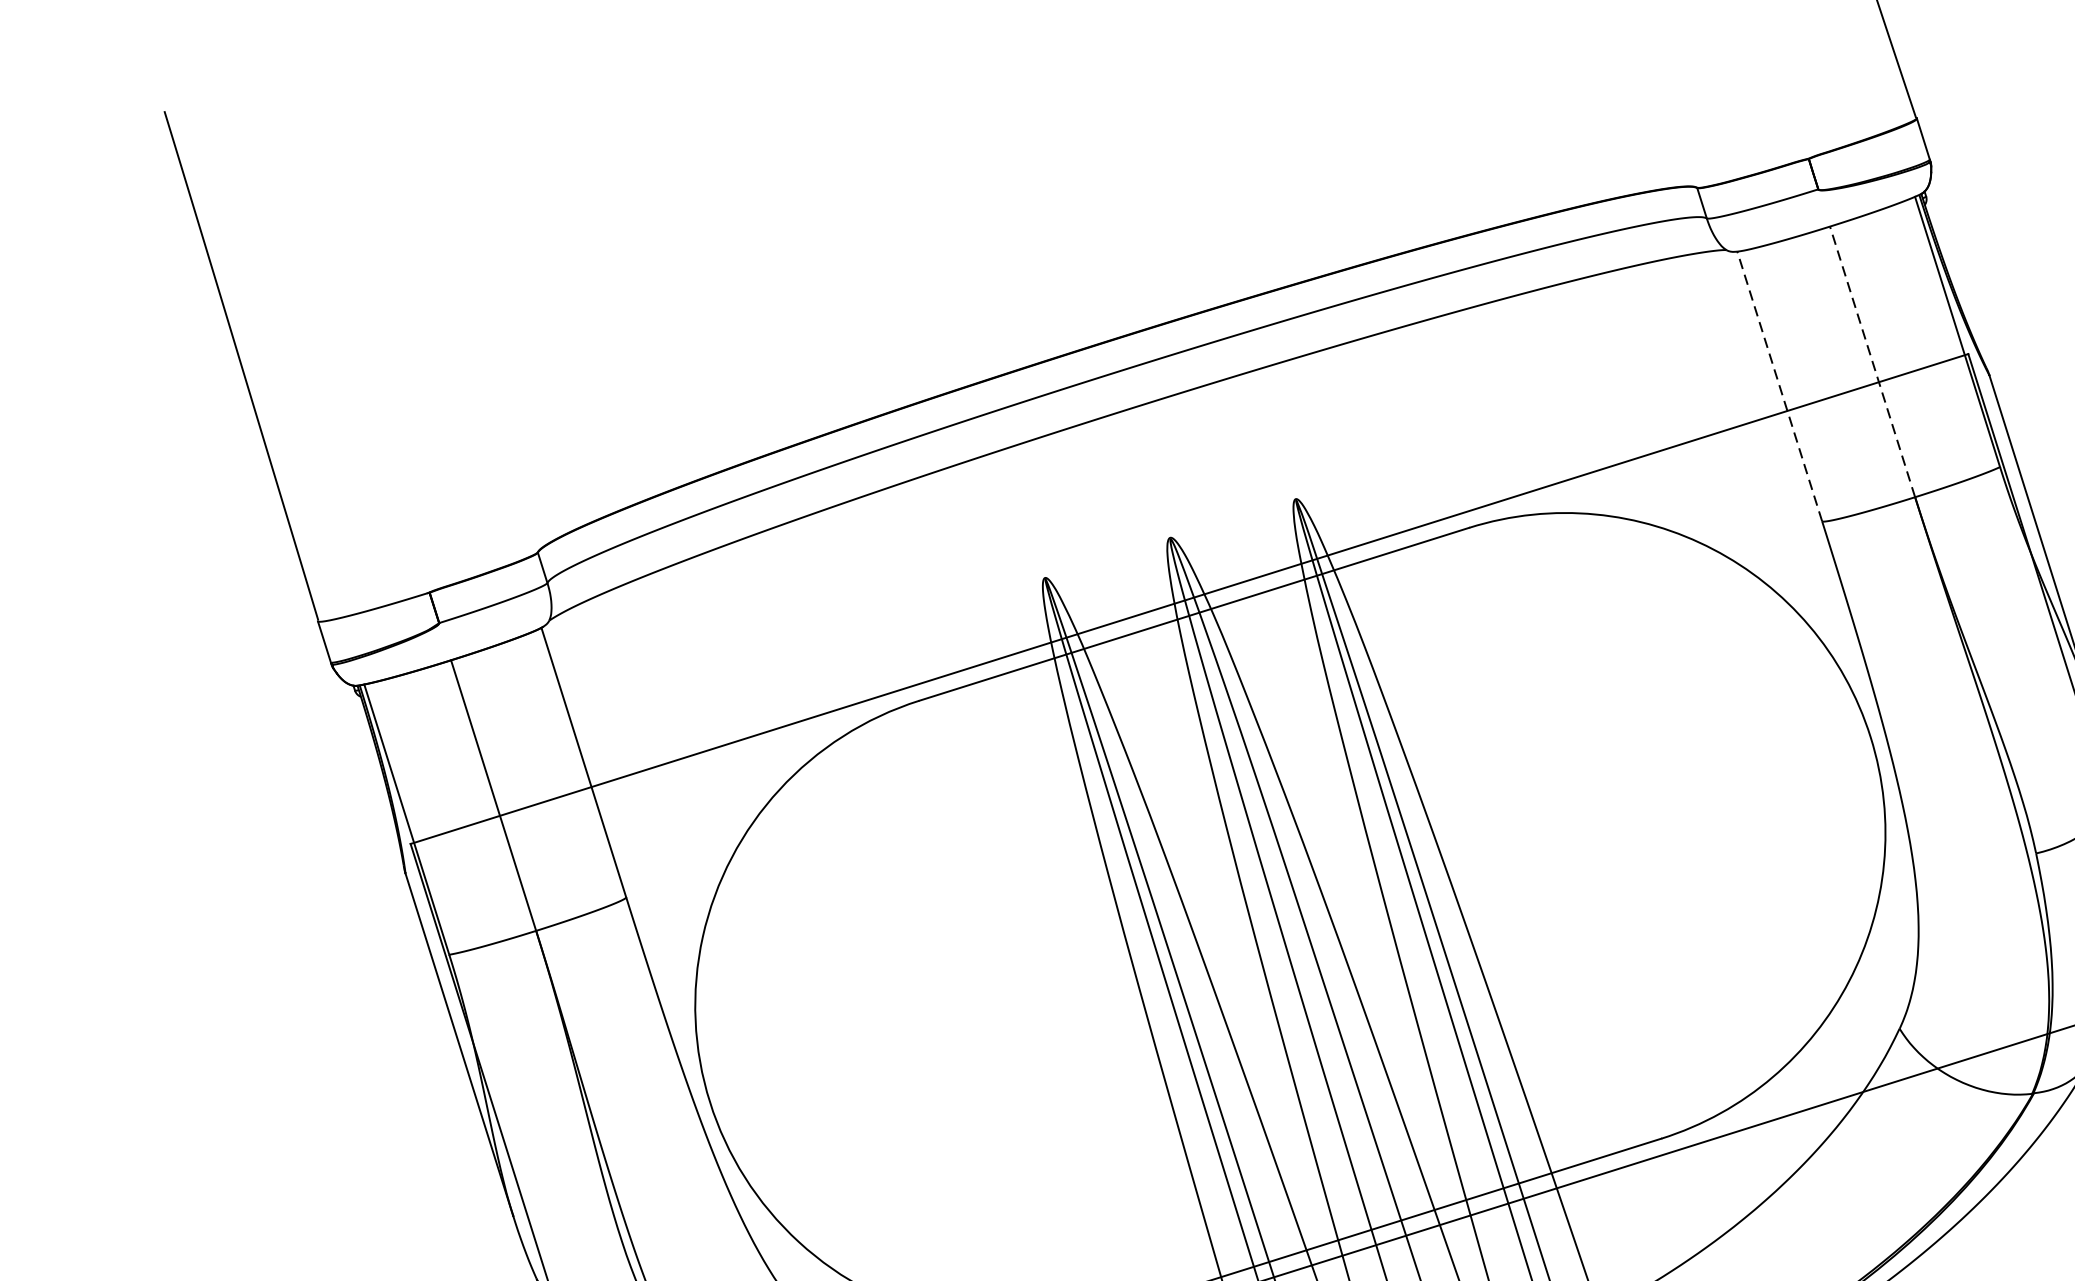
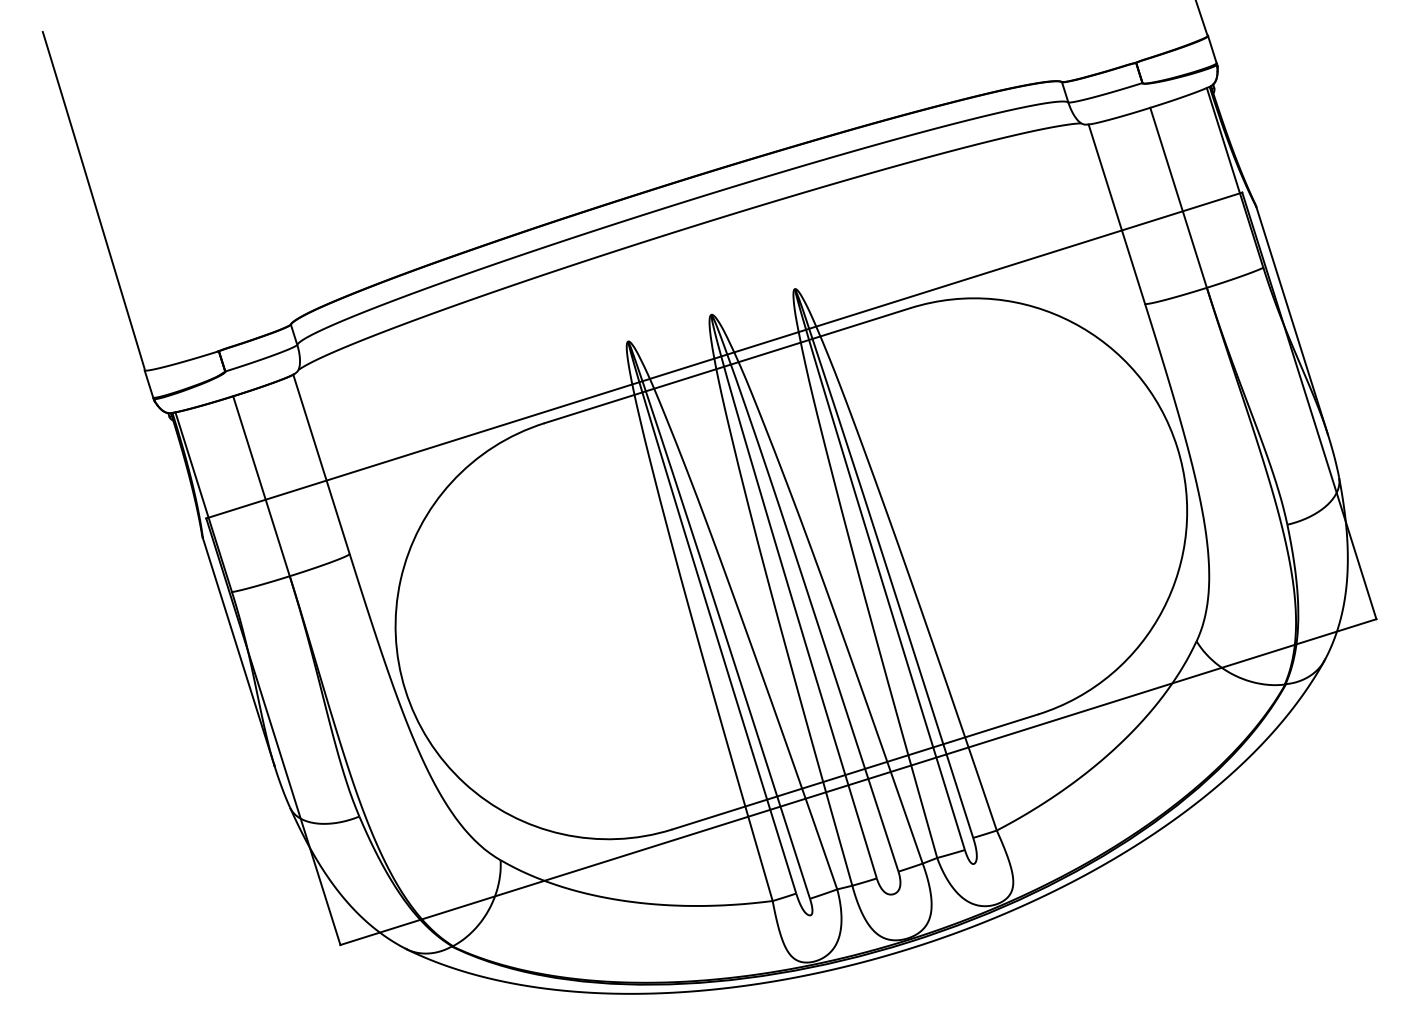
line: (1872, 361) -> (1178, 197), dashed -> solid
line: (1779, 385) -> (1116, 213), dashed -> solid

